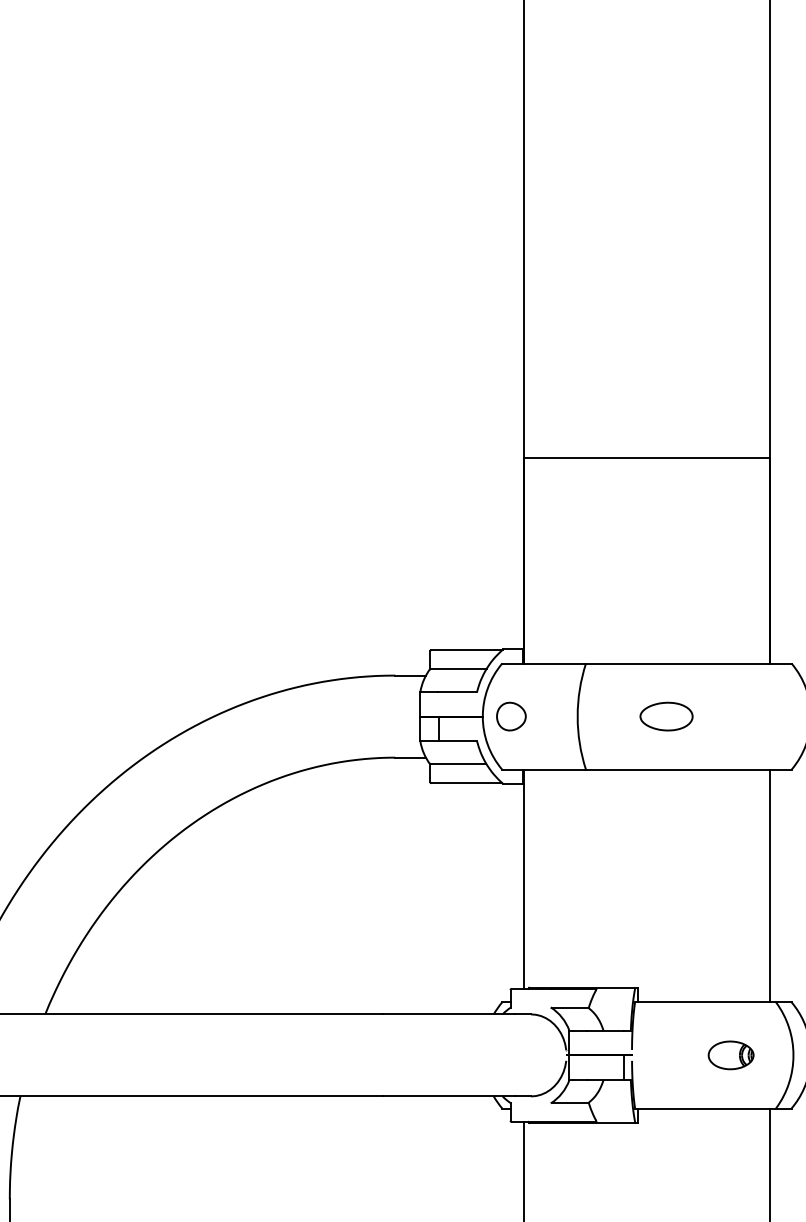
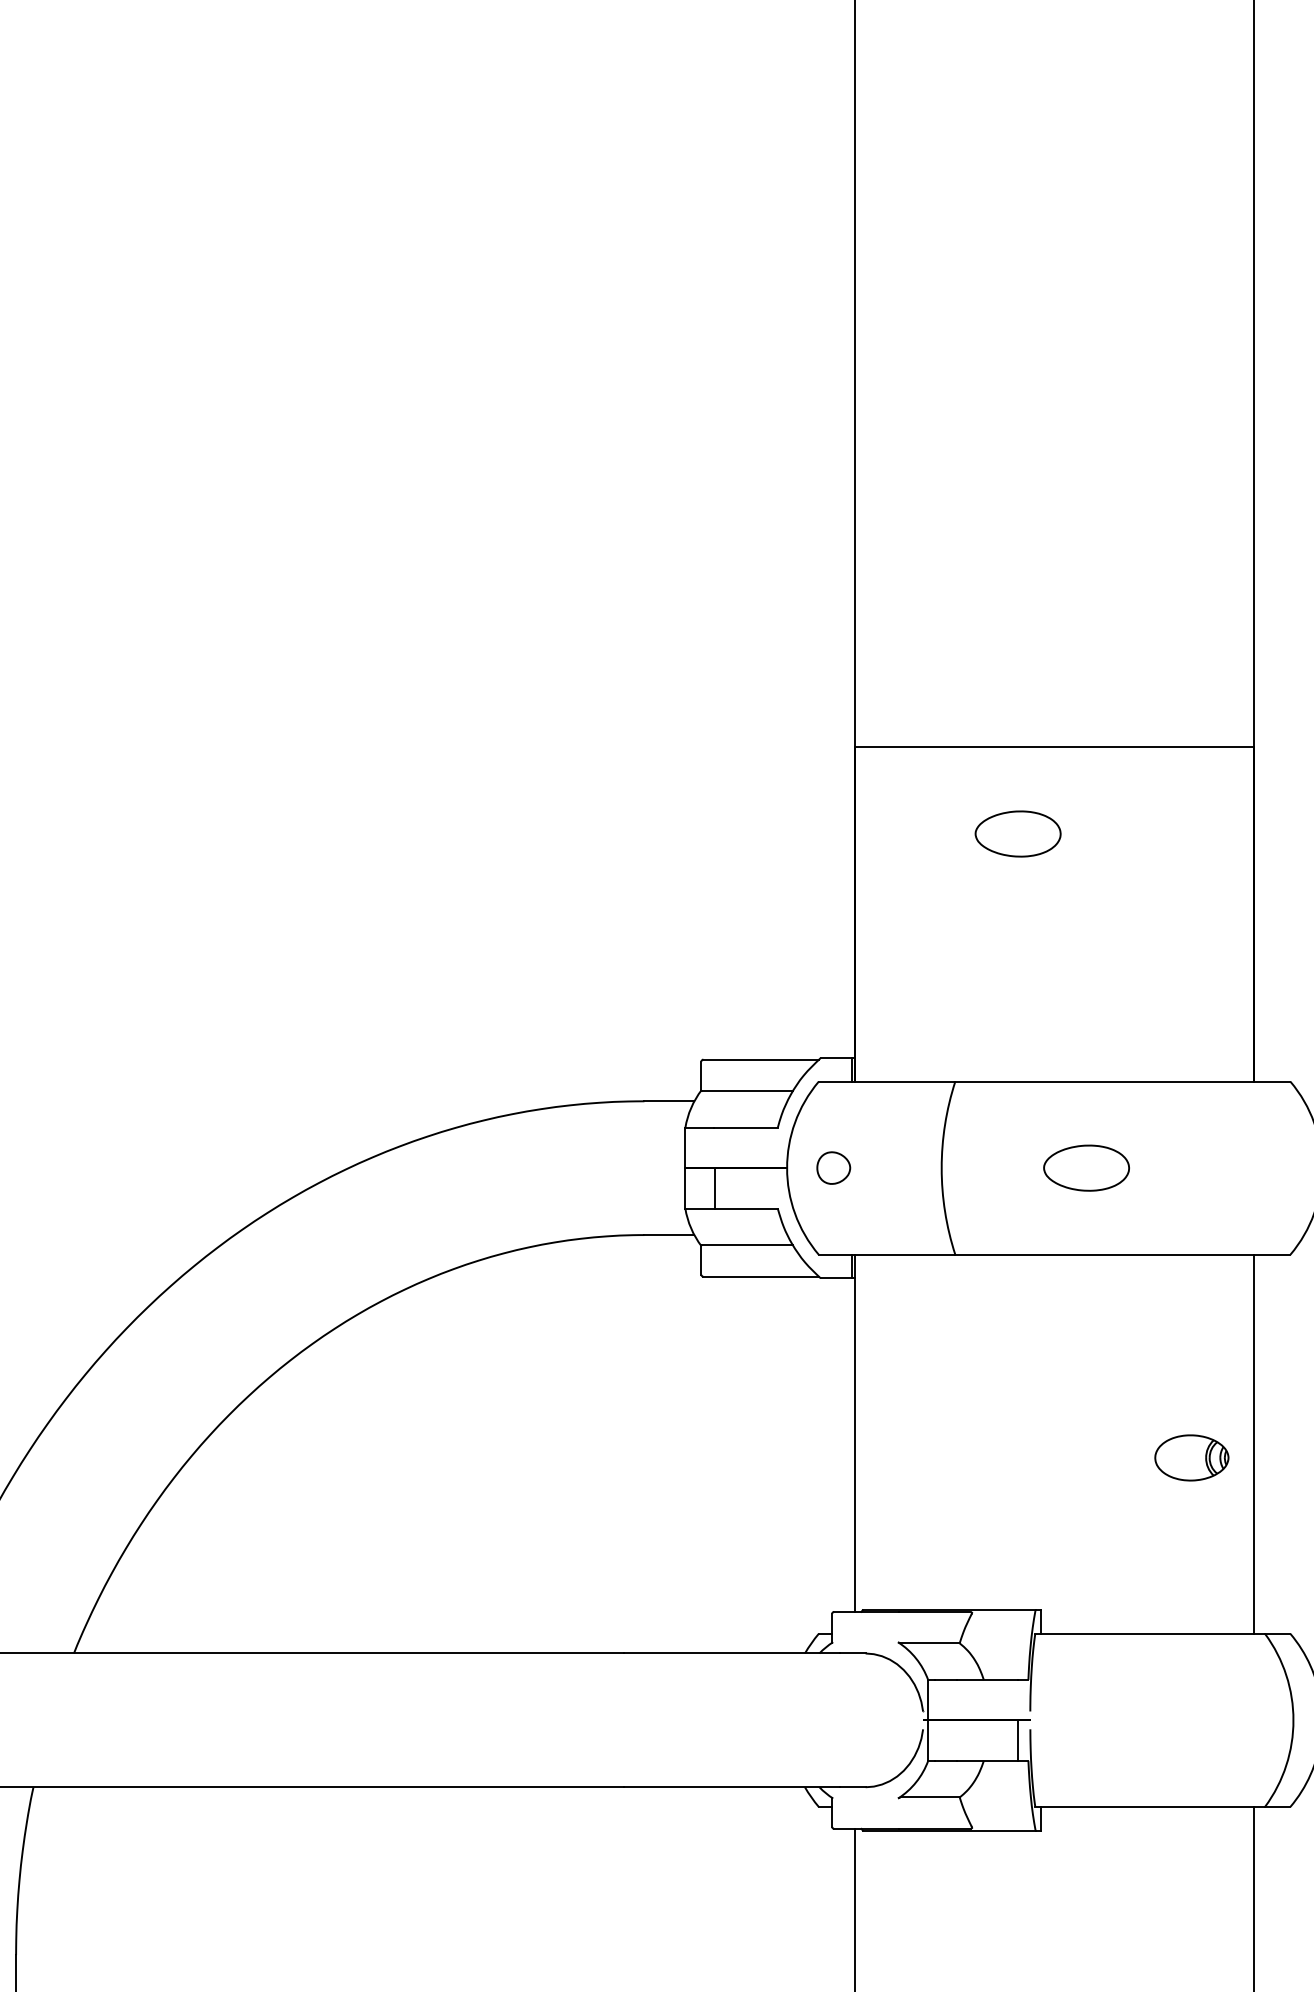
part: (624, 511) -> (1018, 833), added
part: (511, 716) -> (833, 1167), size x0.7
part: (730, 1055) -> (1190, 1458), moved

